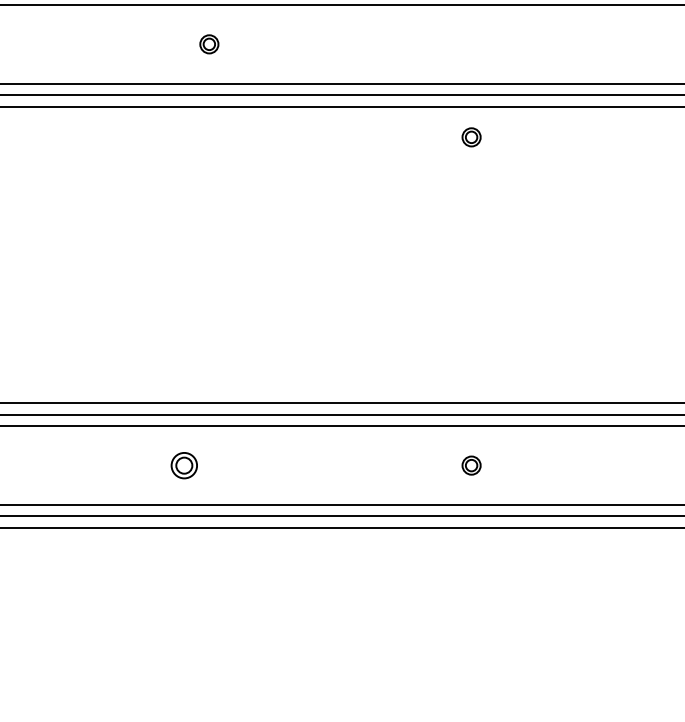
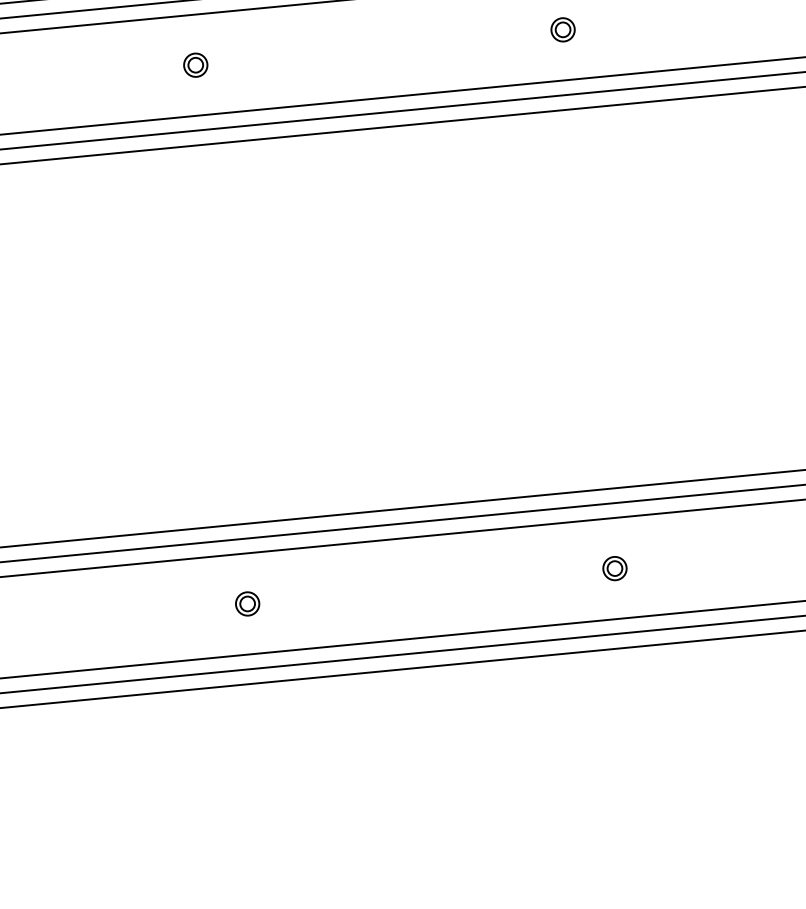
part: (209, 44) -> (195, 65), moved
part: (471, 137) -> (562, 30), moved
part: (184, 465) -> (247, 603), size x0.71

